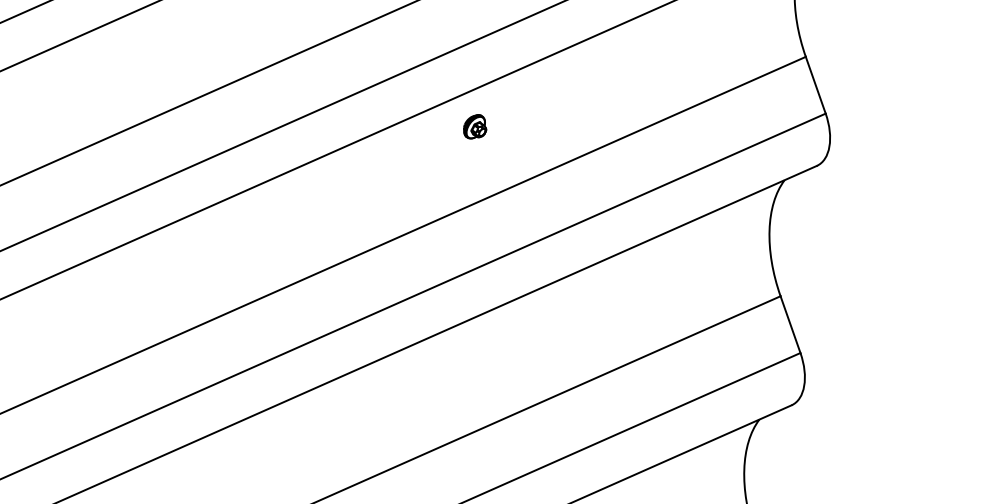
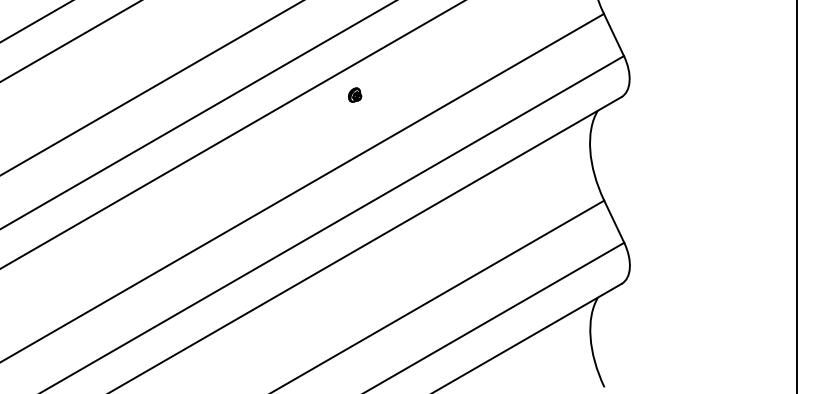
part: (476, 126) -> (355, 94), size x0.71

